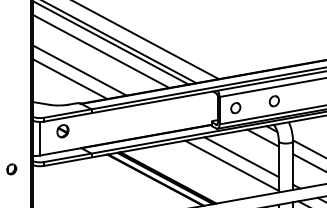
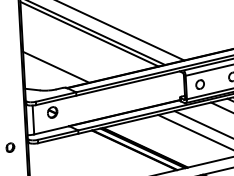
line: (100, 50) -> (81, 41), removed
line: (79, 70) -> (64, 59), removed

